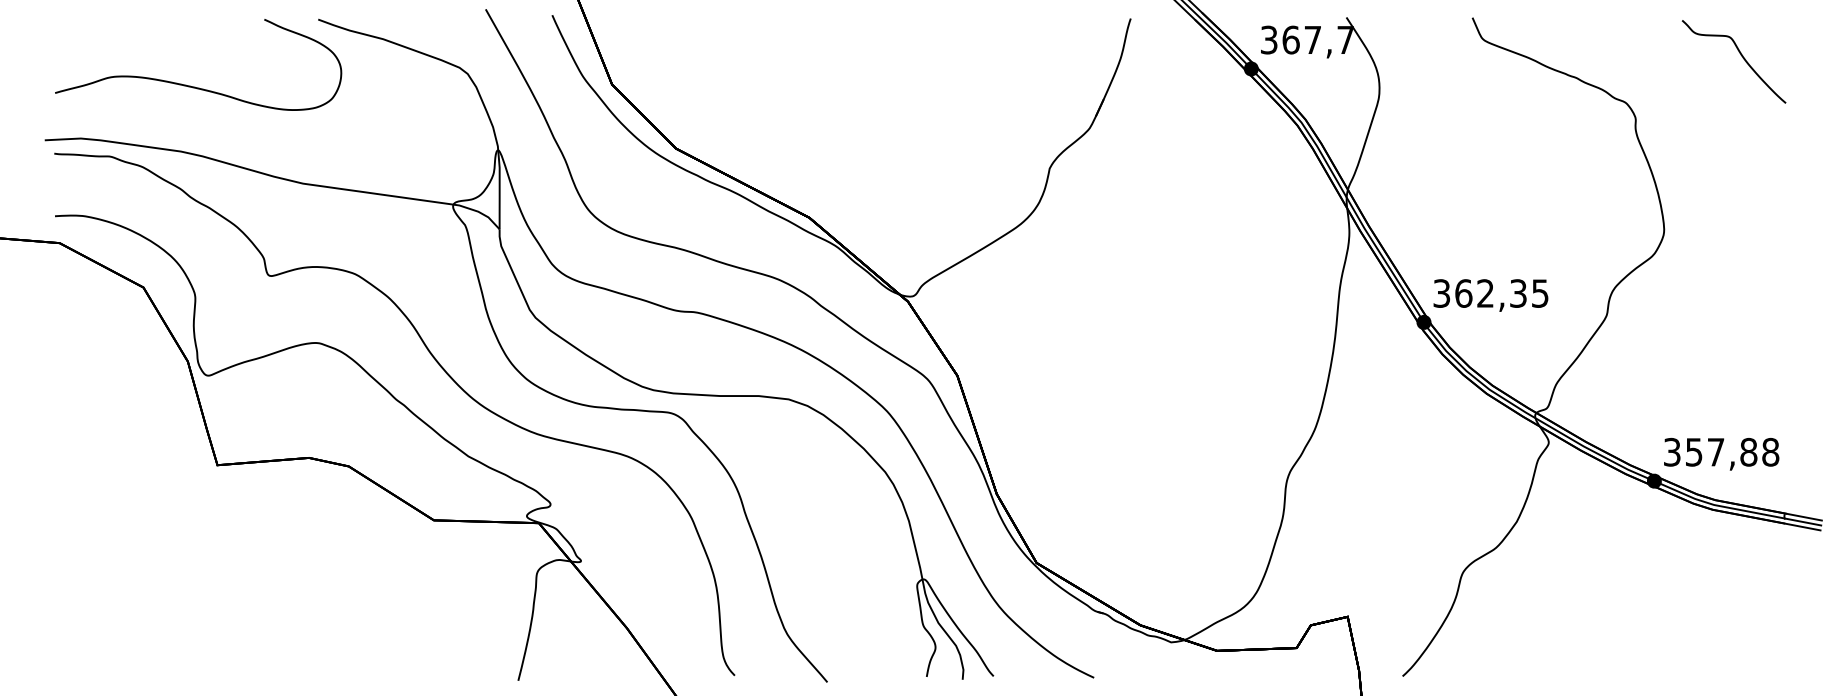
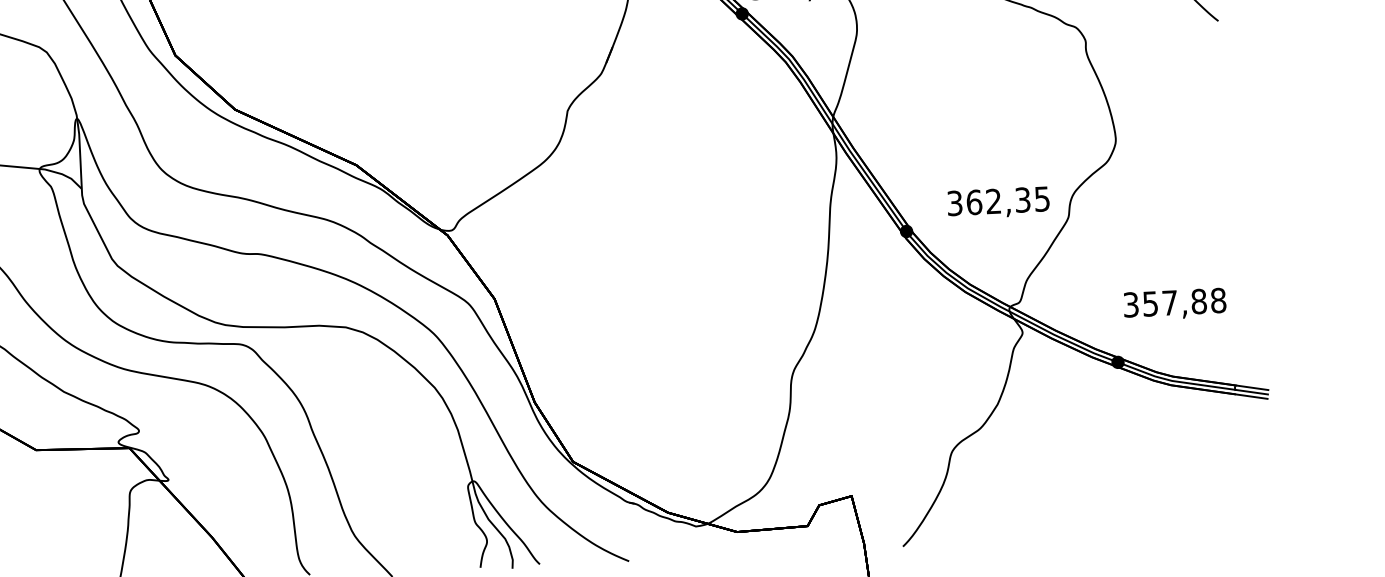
text: (1490, 295) -> (998, 203), moved
text: (1721, 454) -> (1174, 304), moved

